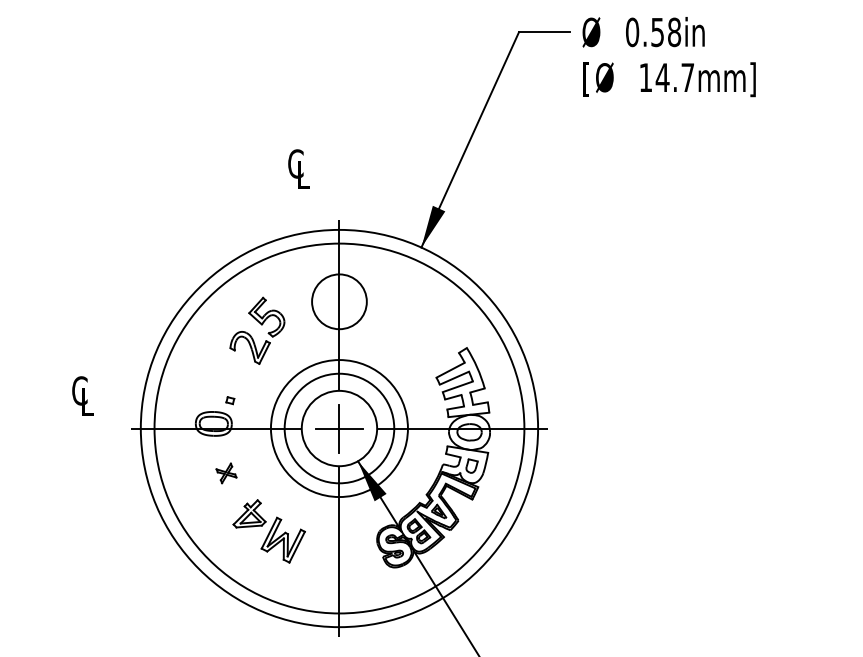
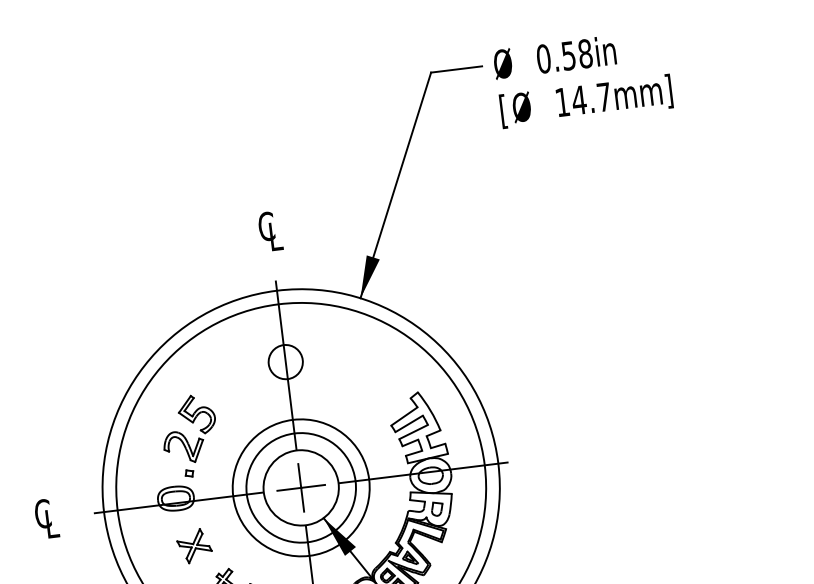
text: (298, 168) -> (269, 230), moved
circle: (339, 301) -> (285, 361), size x0.62
part: (261, 325) -> (192, 423), moved
text: (82, 395) -> (46, 518), moved
part: (226, 473) -> (194, 546), size x1.67

